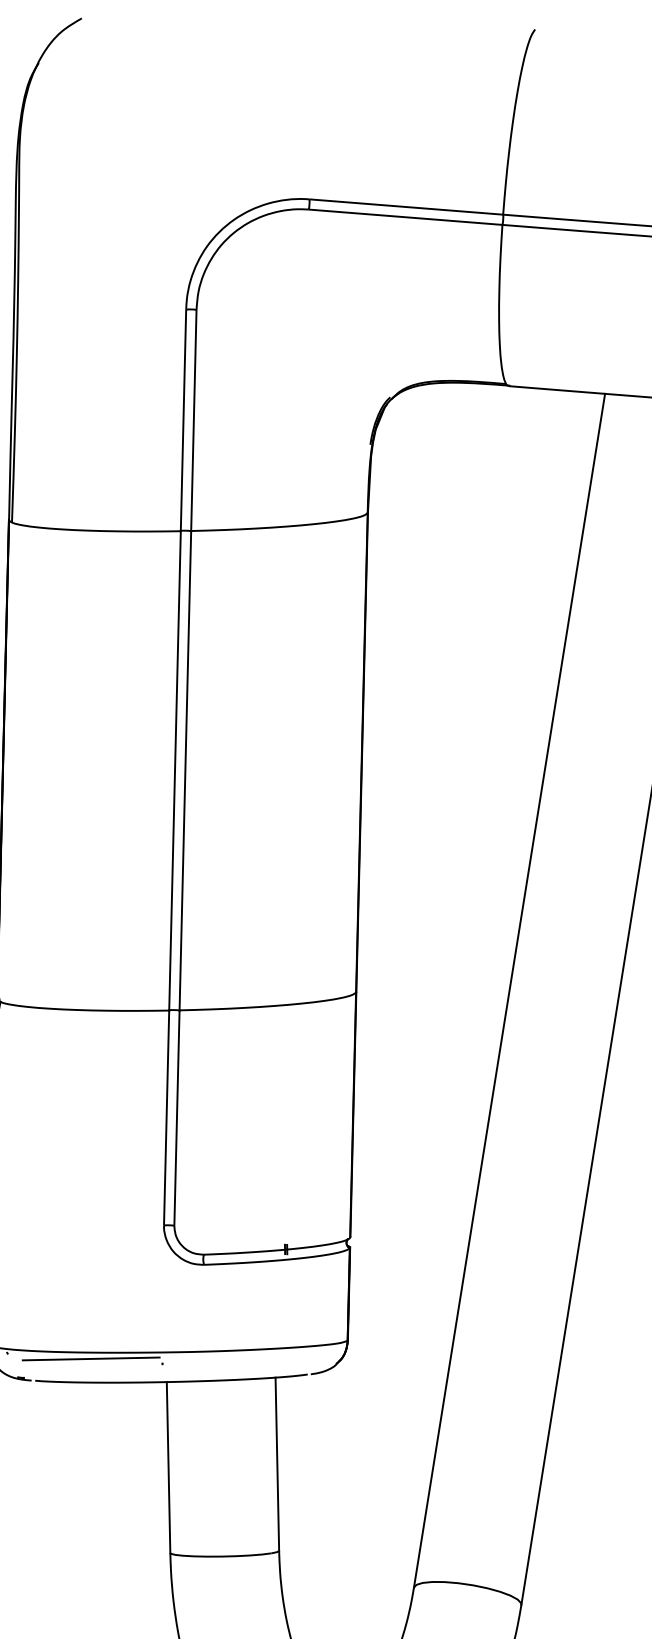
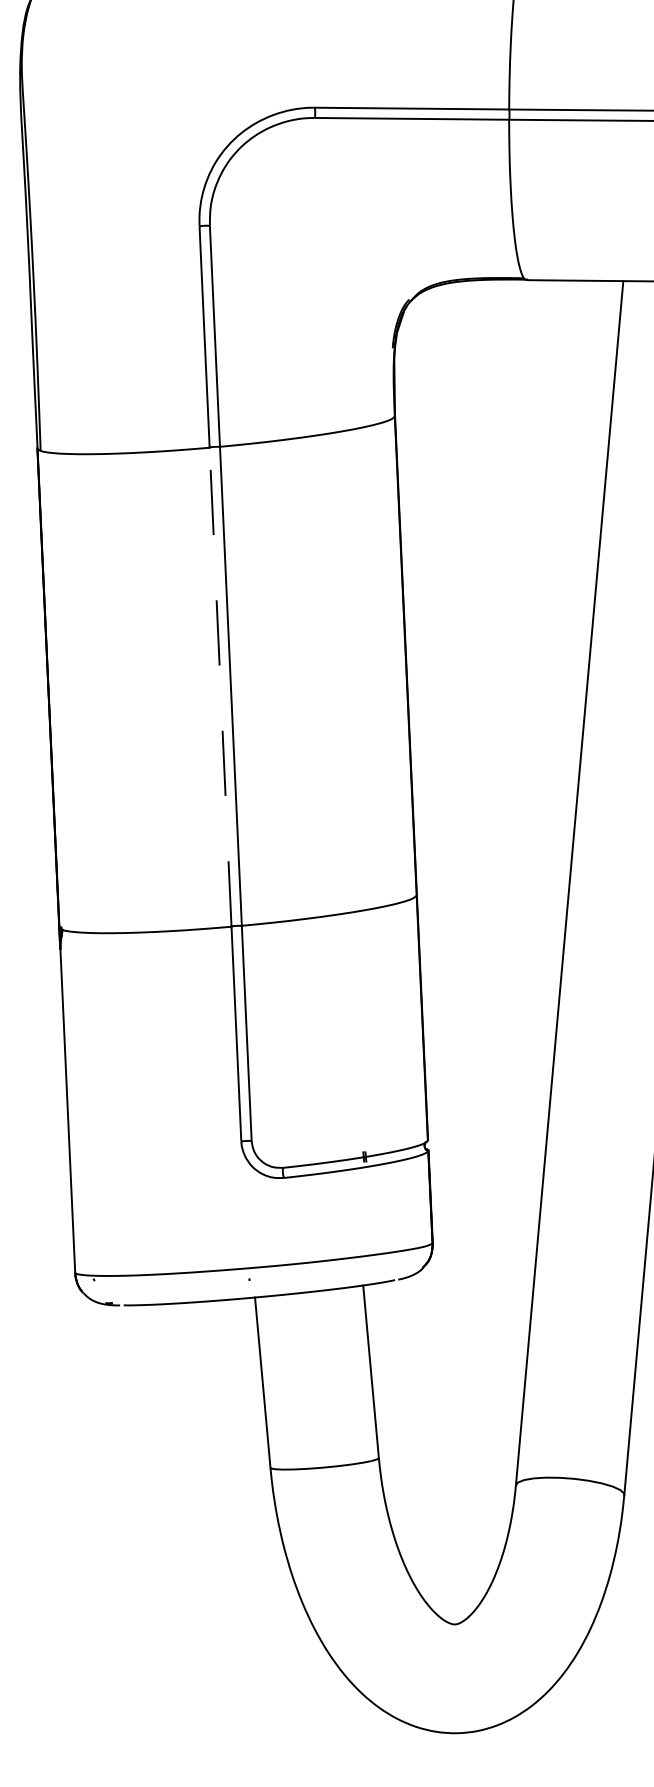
line: (174, 771) -> (220, 687), solid -> dashed
line: (90, 1358) -> (177, 1279), removed

